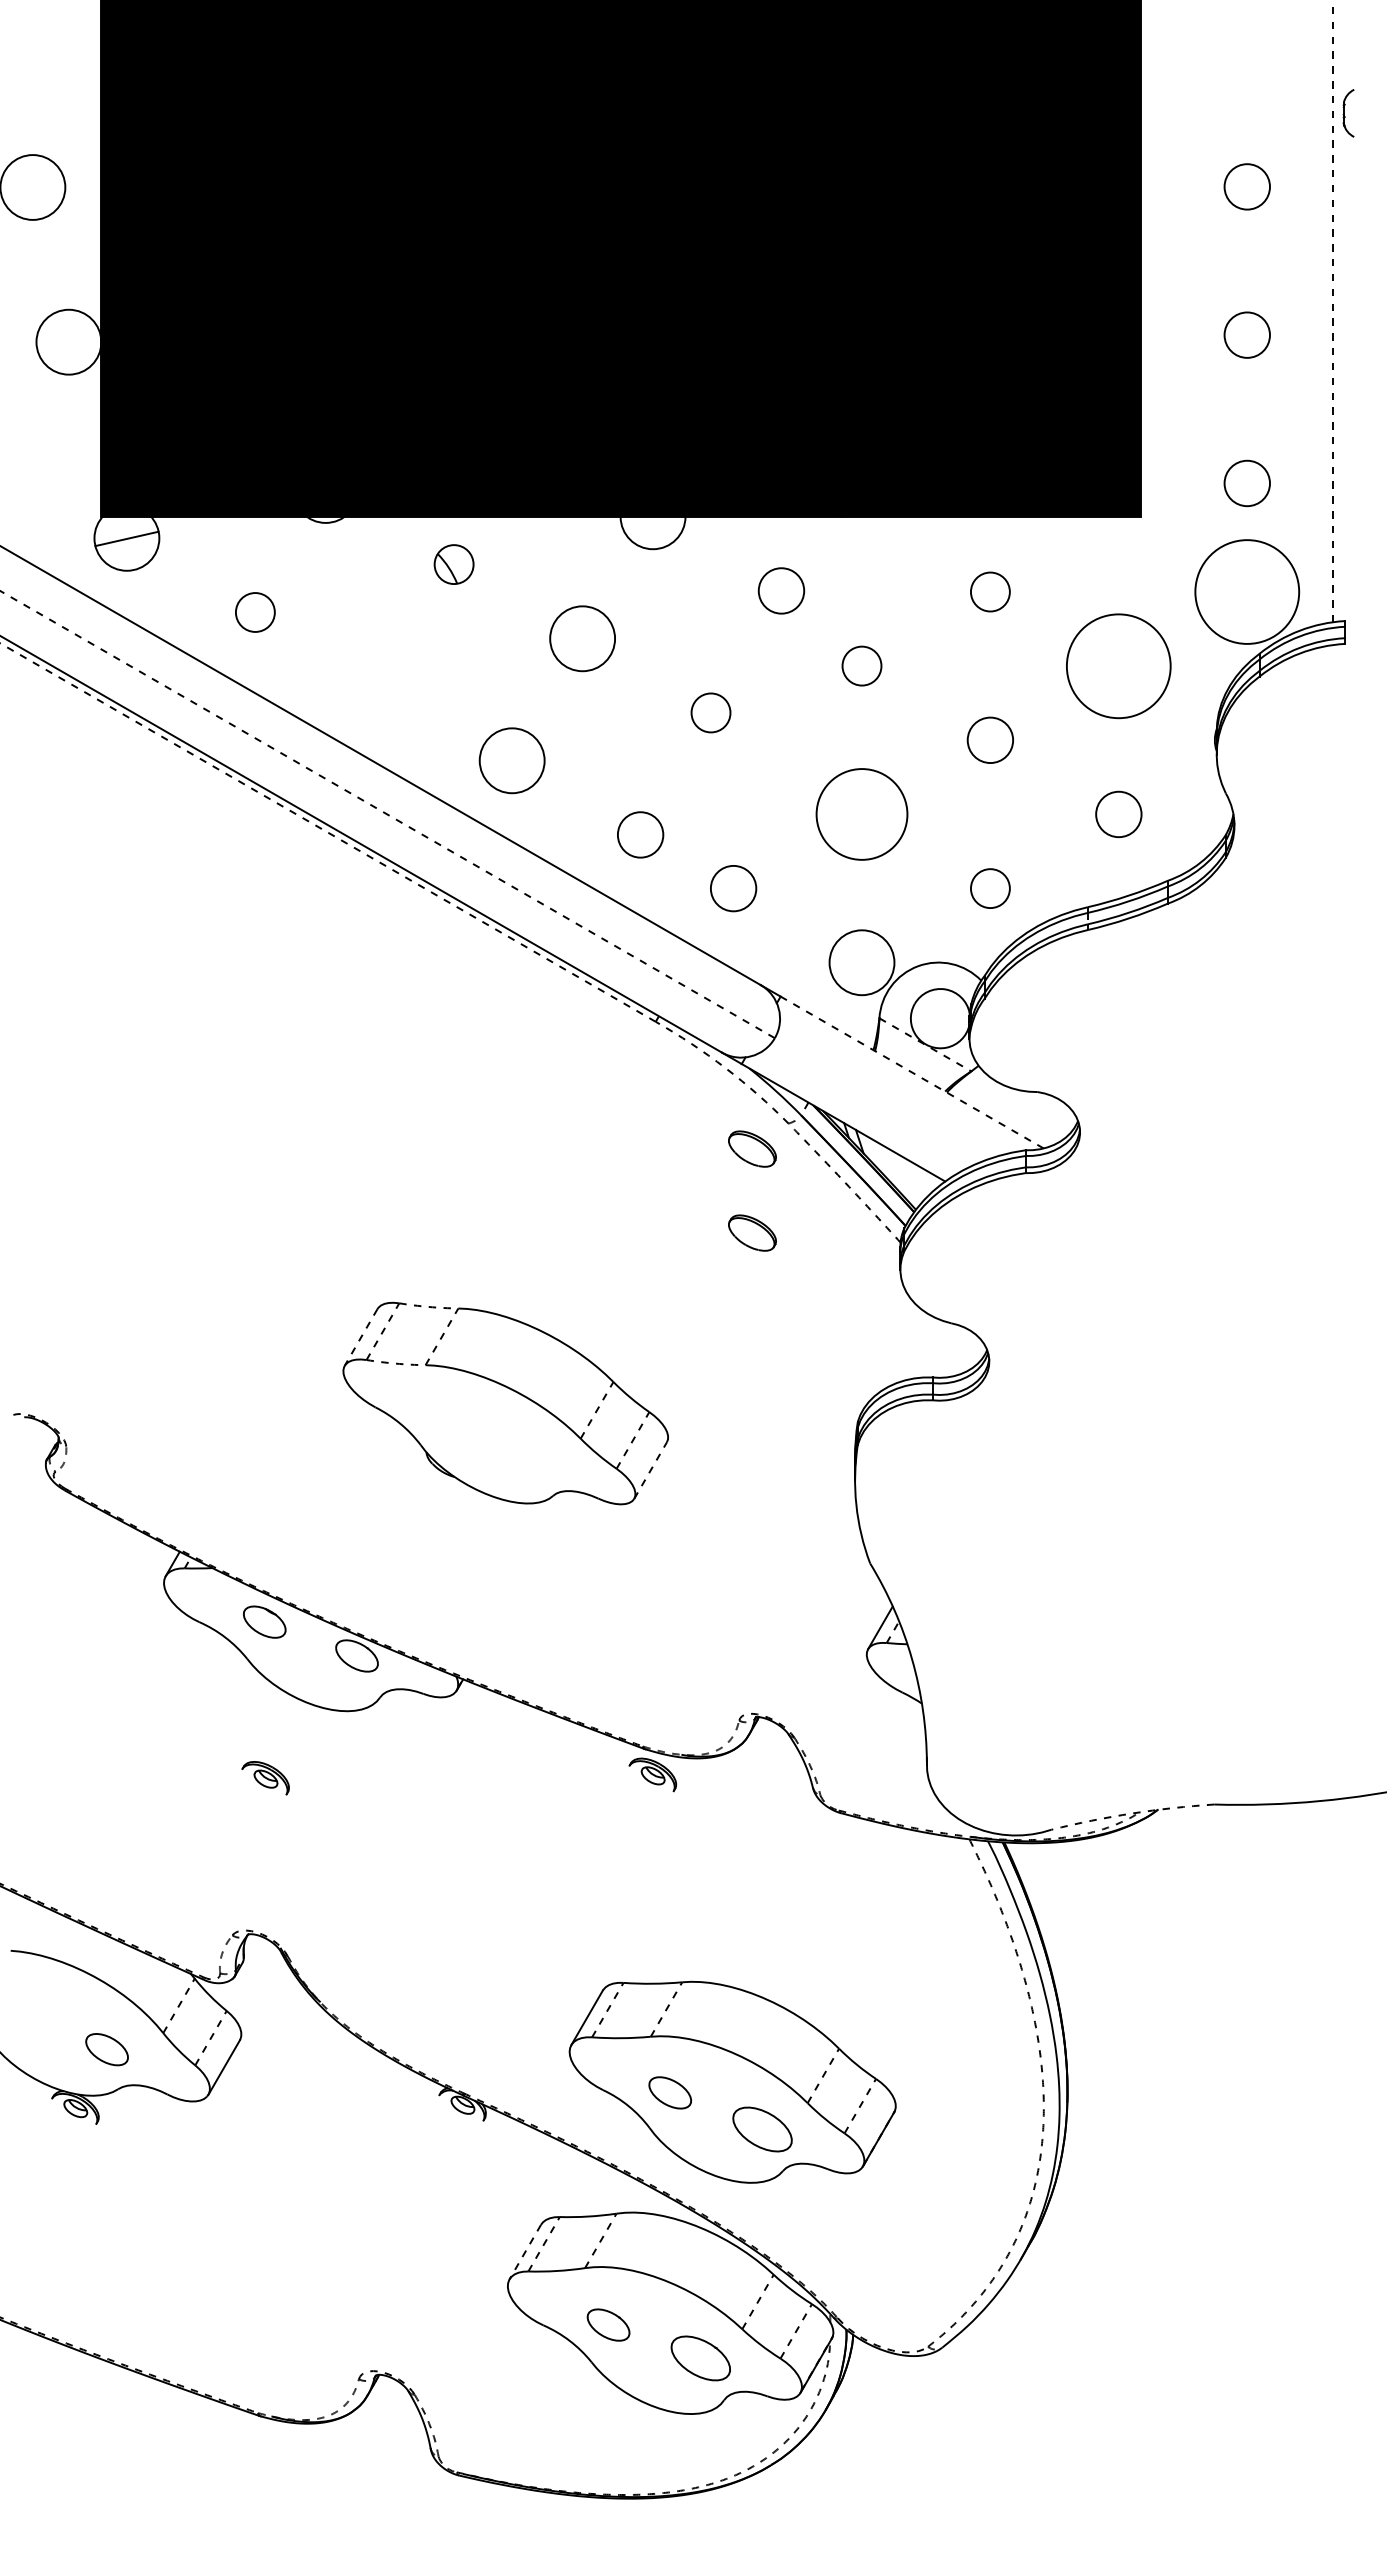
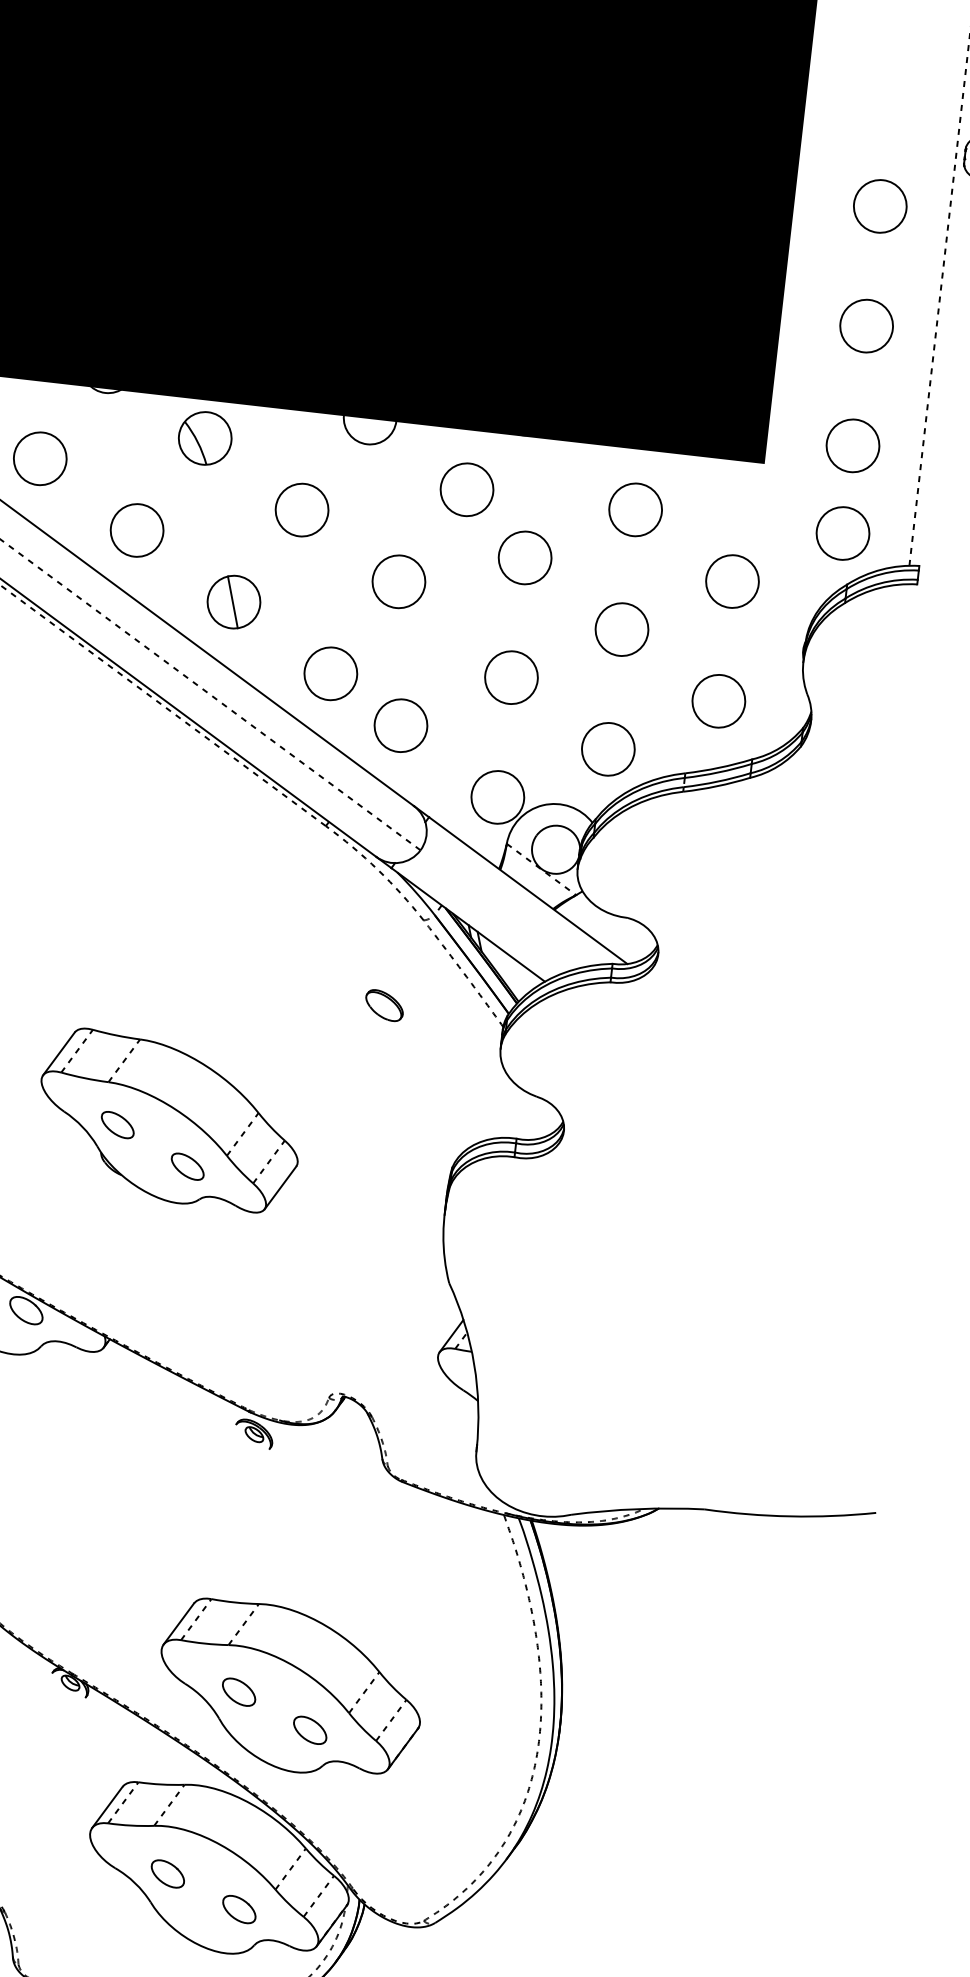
circle: (1246, 186) -> (879, 206), size x1.43
circle: (1246, 334) -> (866, 325), size x1.43
circle: (1246, 483) -> (852, 445), size x1.43
part: (453, 564) -> (204, 438), size x1.67
circle: (781, 590) -> (467, 489), size x1.43
circle: (990, 591) -> (635, 509), size x1.67
circle: (1246, 591) -> (842, 533), size x0.62
circle: (255, 612) -> (40, 458), size x1.67
circle: (861, 665) -> (524, 557), size x1.67
circle: (1118, 665) -> (732, 581), size x0.62
circle: (383, 686) -> (136, 530), added
circle: (710, 712) -> (398, 581), size x1.67
circle: (990, 739) -> (622, 628), size x1.43
line: (510, 761) -> (232, 602), added
circle: (861, 814) -> (511, 677), size x0.71
circle: (1118, 814) -> (718, 701), size x1.43
circle: (640, 834) -> (330, 673), size x1.43
circle: (733, 888) -> (400, 725), size x1.43
circle: (990, 888) -> (608, 749), size x1.67
line: (912, 1072) -> (528, 890), dashed -> solid
part: (752, 1148) -> (392, 937), removed
arc: (428, 1306) -> (116, 1035), dashed -> solid
line: (361, 1337) -> (59, 1053), dashed -> solid
arc: (396, 1363) -> (85, 1078), dashed -> solid
part: (442, 1416) -> (117, 1125), added
part: (533, 1457) -> (187, 1166), added
line: (650, 1470) -> (280, 1187), dashed -> solid
arc: (1132, 1813) -> (637, 1509), dashed -> solid
part: (762, 2129) -> (310, 1730), size x0.71
line: (525, 2252) -> (107, 1807), dashed -> solid
part: (700, 2358) -> (239, 1909), size x0.71

